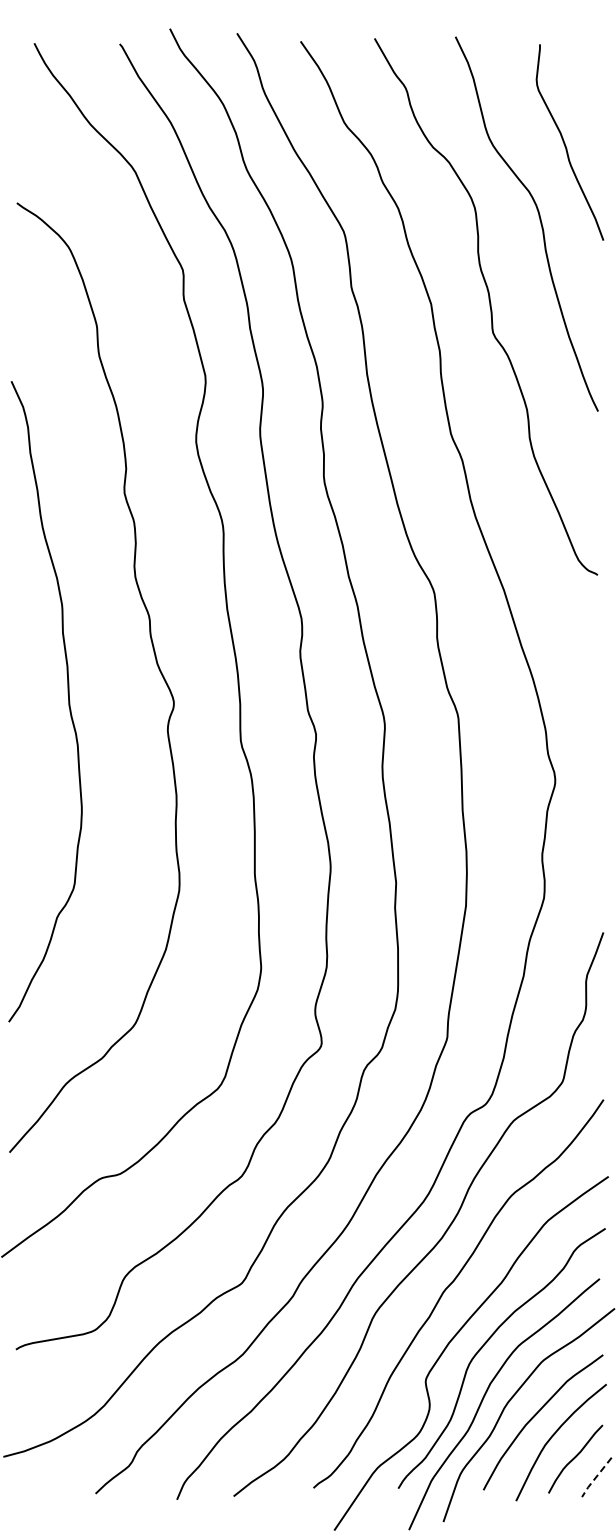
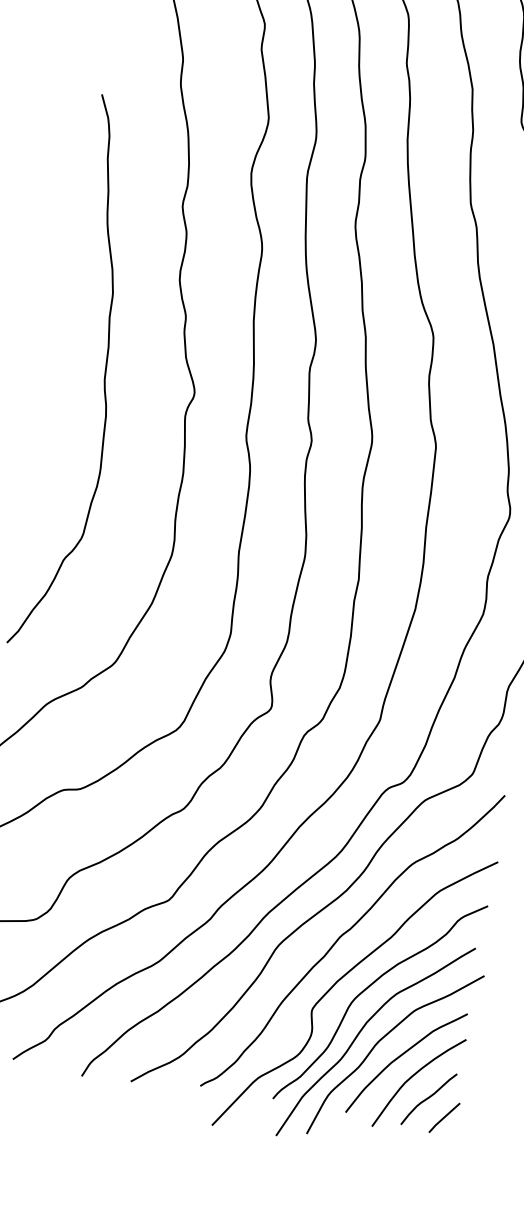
line: (595, 1478) -> (443, 1118), dashed -> solid

